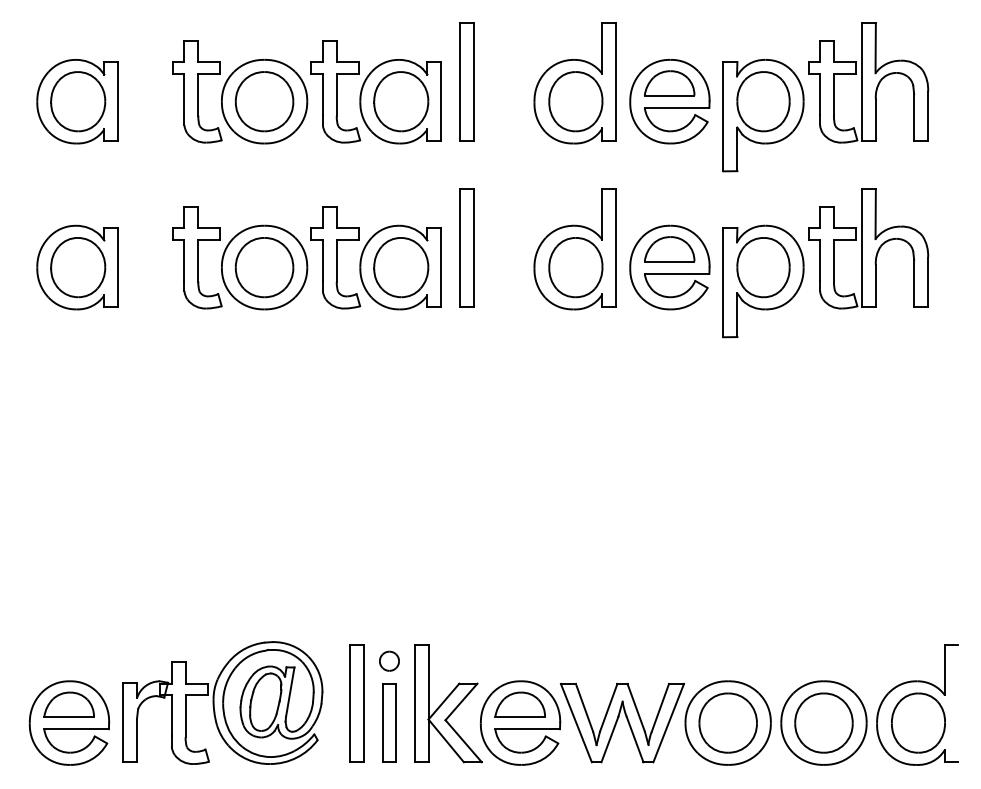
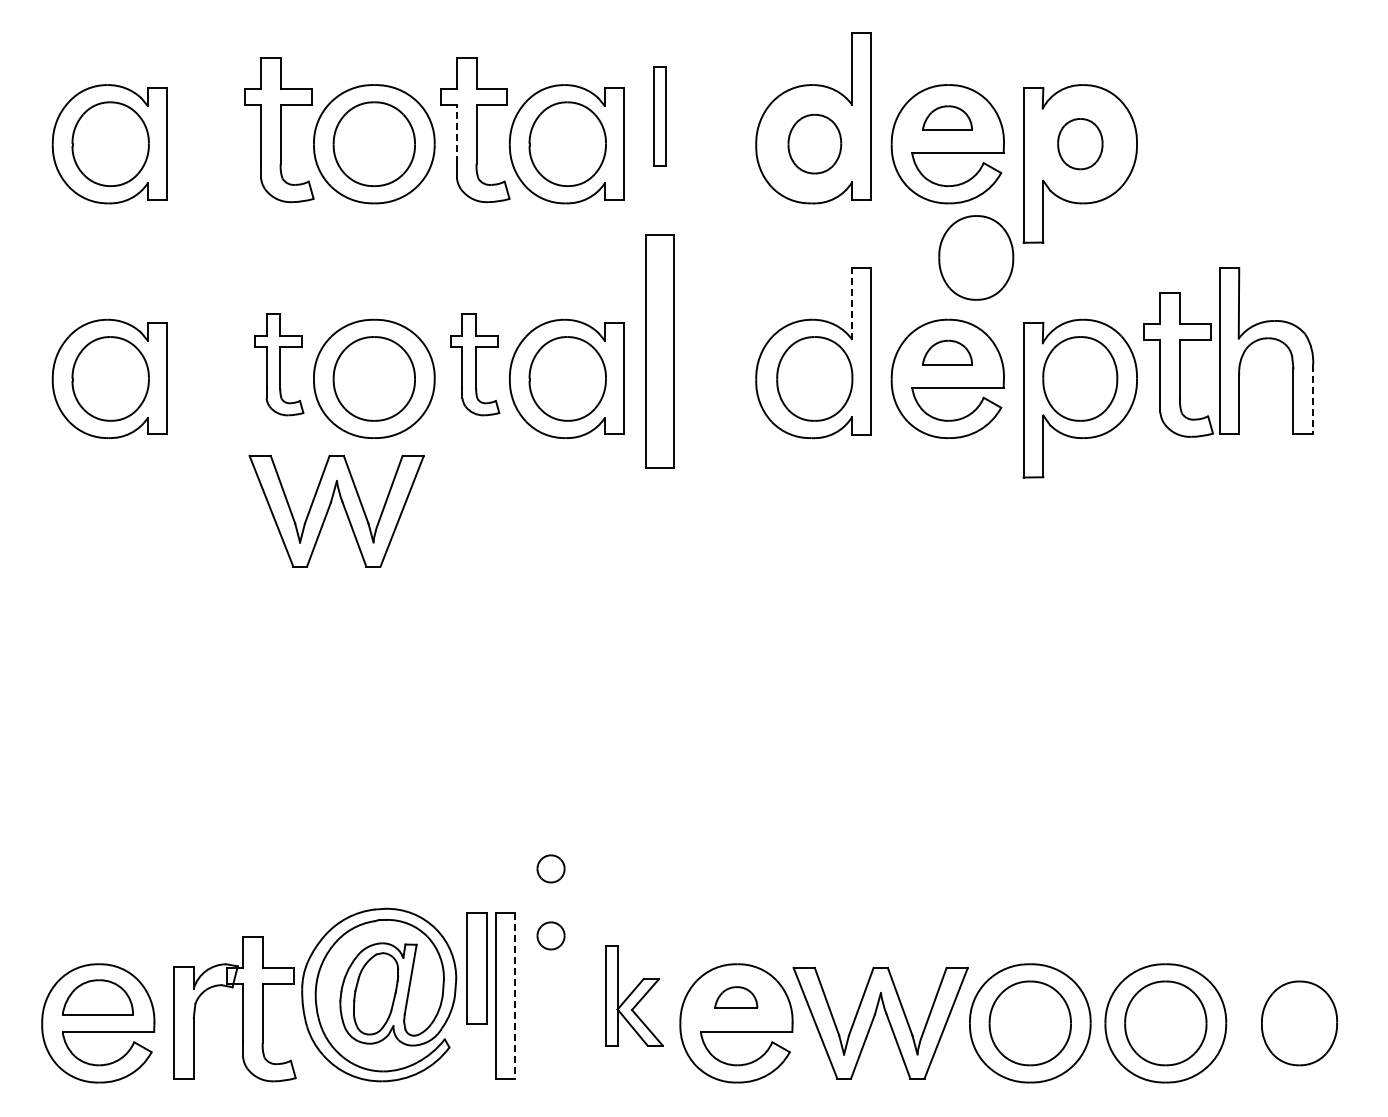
part: (466, 82) -> (659, 116), size x0.6
part: (868, 82) -> (1228, 117), removed
part: (669, 83) -> (947, 118), size x0.7
line: (322, 94) -> (456, 133), solid -> dashed
part: (575, 101) -> (814, 143), size x0.7
part: (763, 101) -> (1080, 143), size x0.6
part: (690, 181) -> (976, 257), added
line: (602, 214) -> (852, 303), solid -> dashed
part: (466, 247) -> (659, 350), size x1.4
part: (669, 248) -> (947, 352), size x0.7
part: (197, 257) -> (279, 364), size x0.7
part: (336, 257) -> (475, 364), size x0.7
line: (928, 282) -> (1313, 399), solid -> dashed
part: (233, 358) -> (330, 507), added
part: (389, 613) -> (550, 868), added
part: (917, 682) -> (1298, 965), removed
part: (448, 703) -> (634, 995), size x0.6
line: (364, 704) -> (515, 996), solid -> dashed
part: (520, 704) -> (736, 997), size x0.6
part: (389, 723) -> (476, 968), moved

